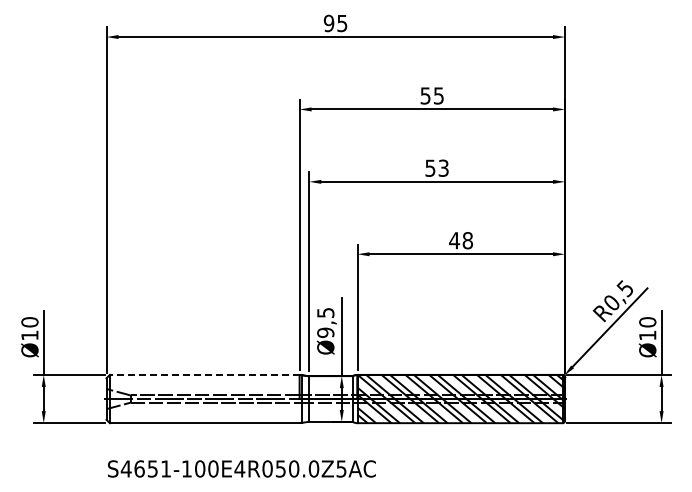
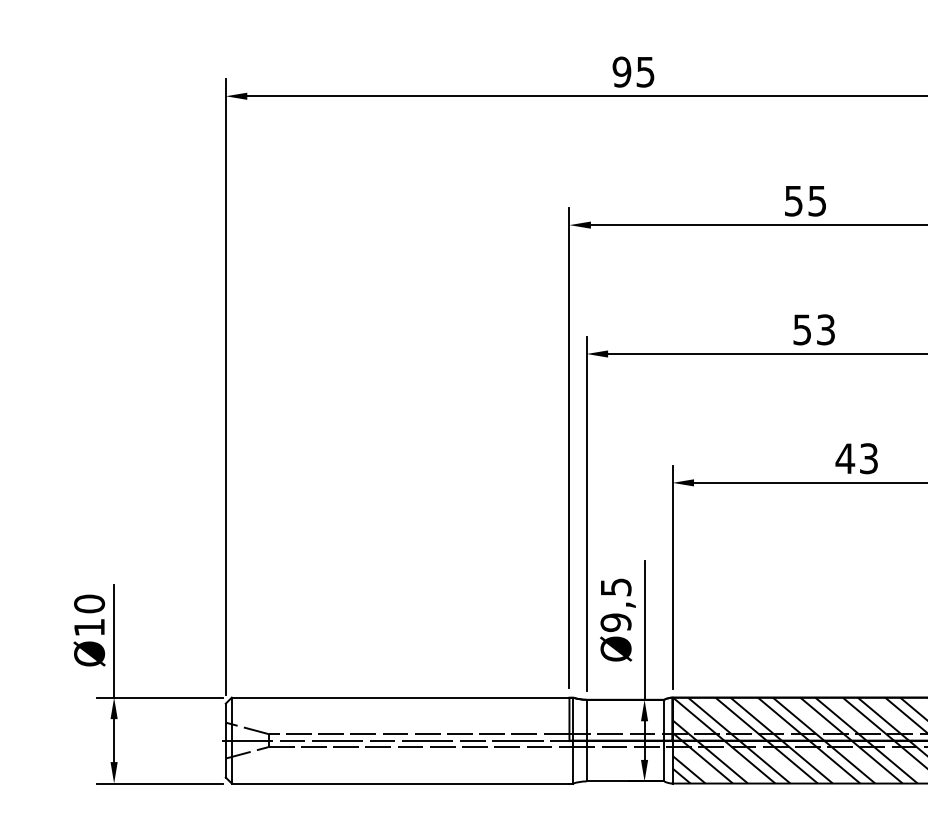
text: (467, 240) -> (868, 458), 48 -> 43
line: (204, 374) -> (400, 696), dashed -> solid

